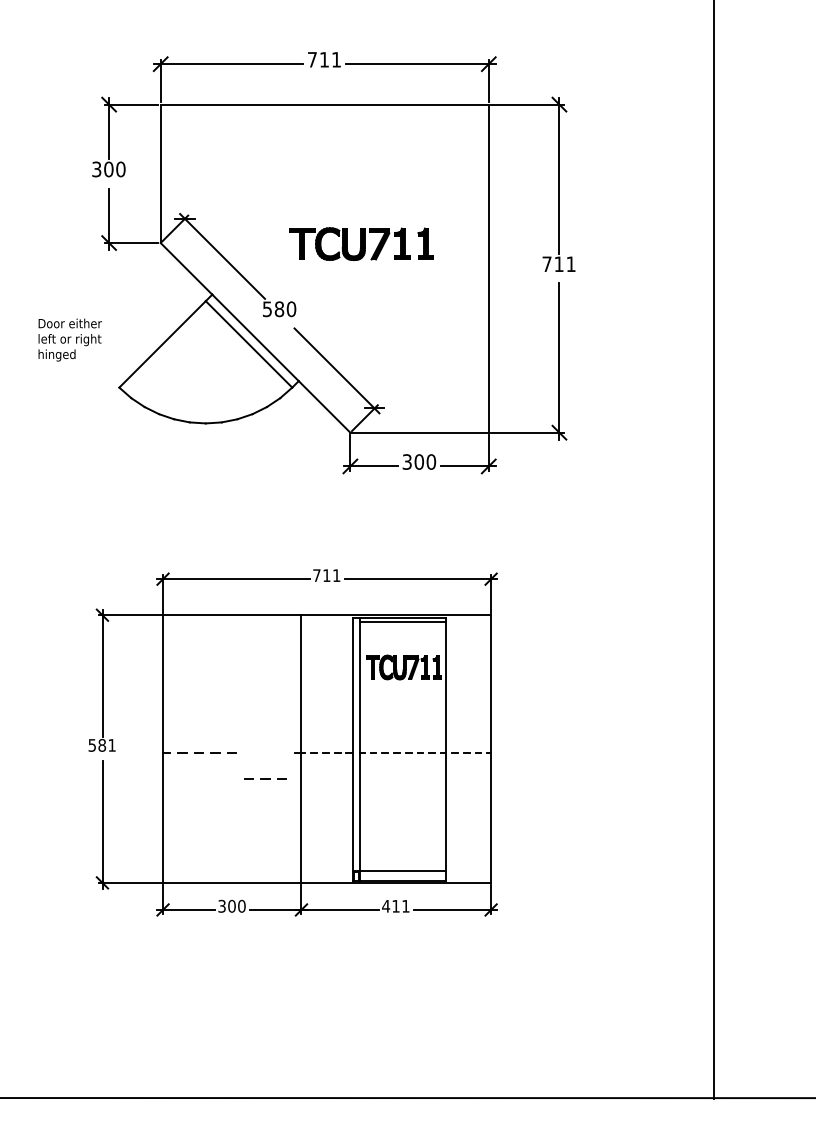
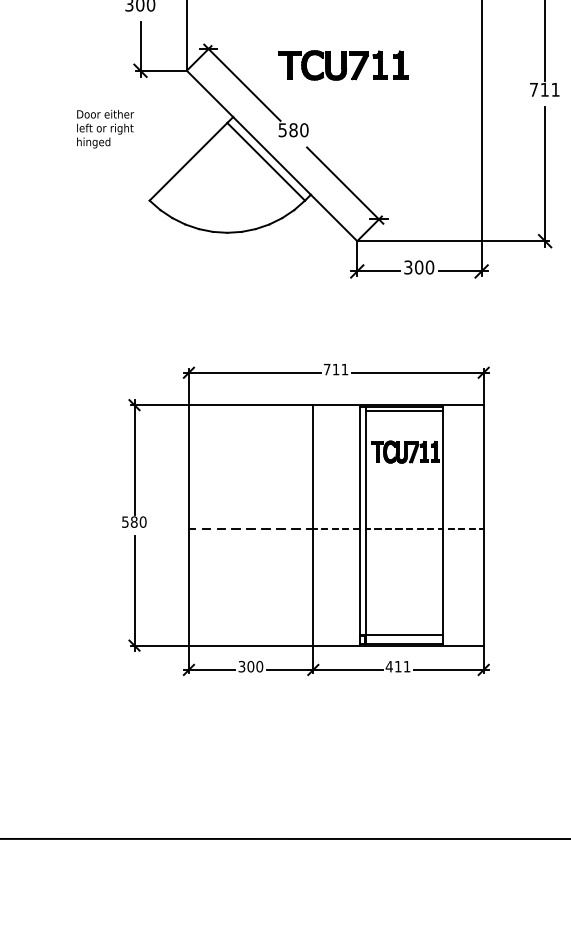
part: (361, 243) -> (342, 64), moved
text: (69, 339) -> (104, 128), moved
text: (111, 745) -> (142, 522), 581 -> 580
line: (265, 778) -> (280, 528), moved

